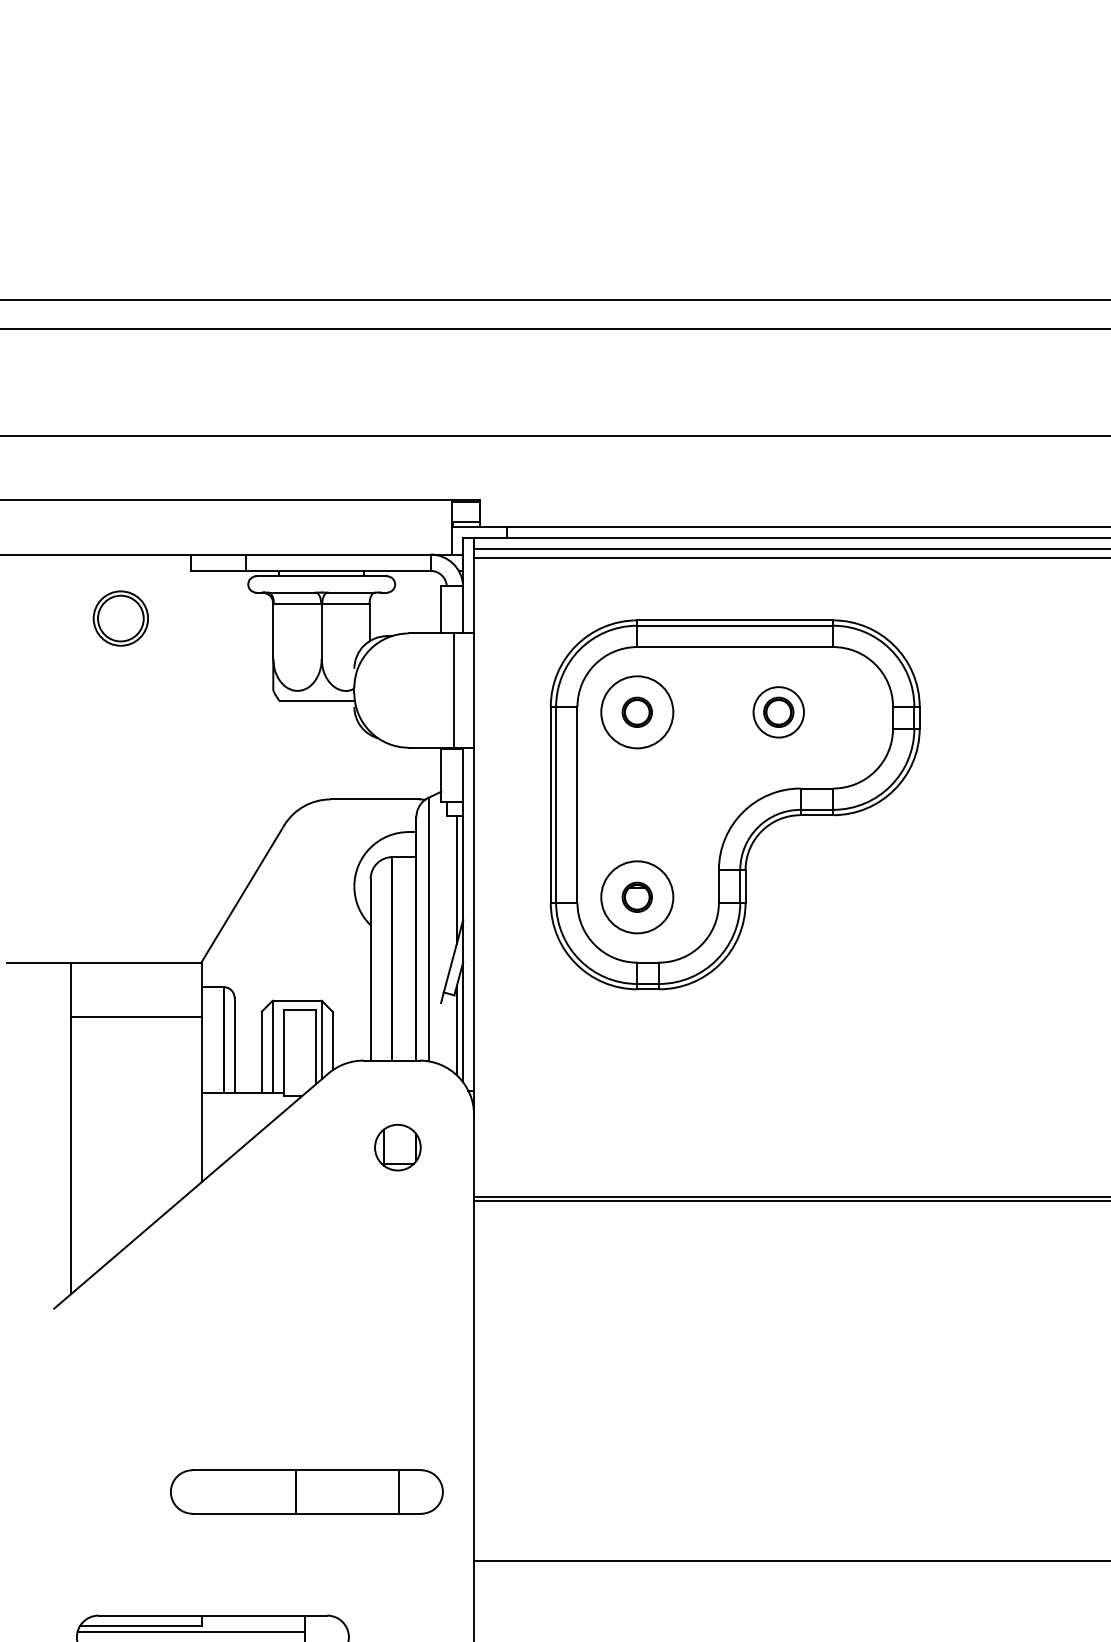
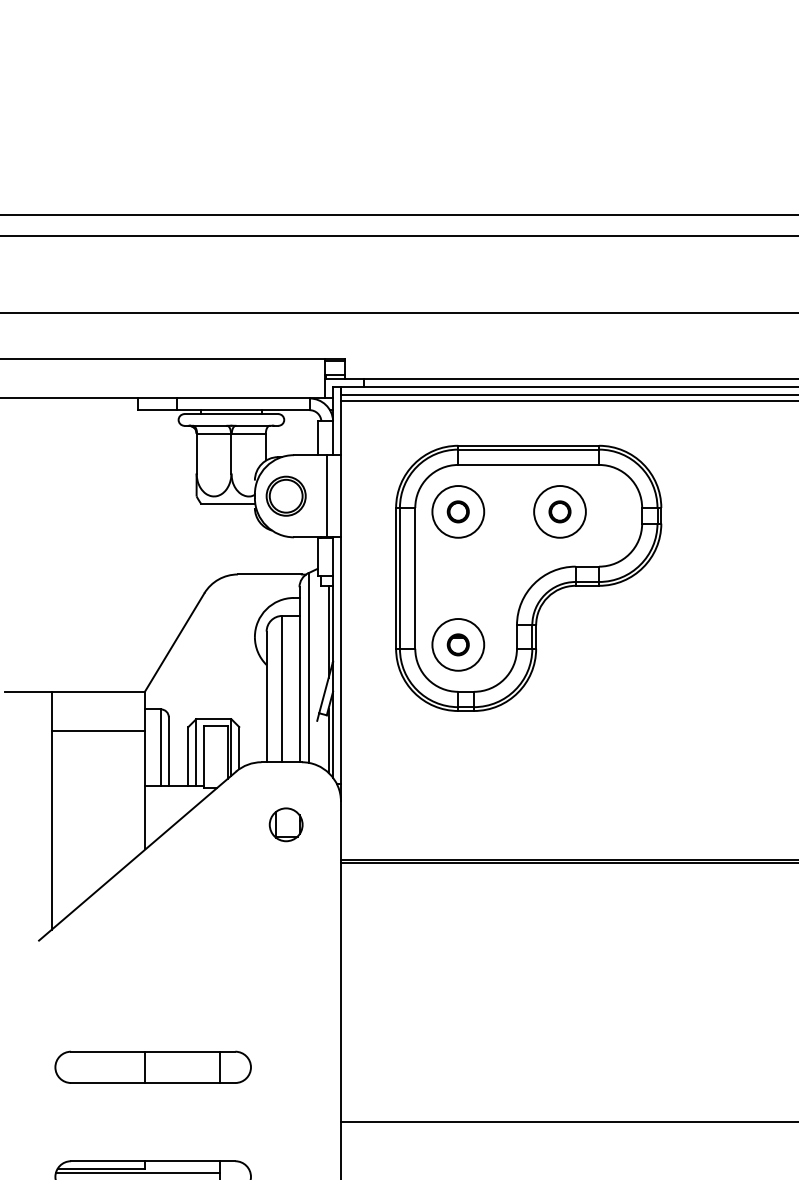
part: (120, 618) -> (285, 496), moved
circle: (778, 712) -> (559, 511), size x1.43
part: (306, 1491) -> (152, 1066), moved

